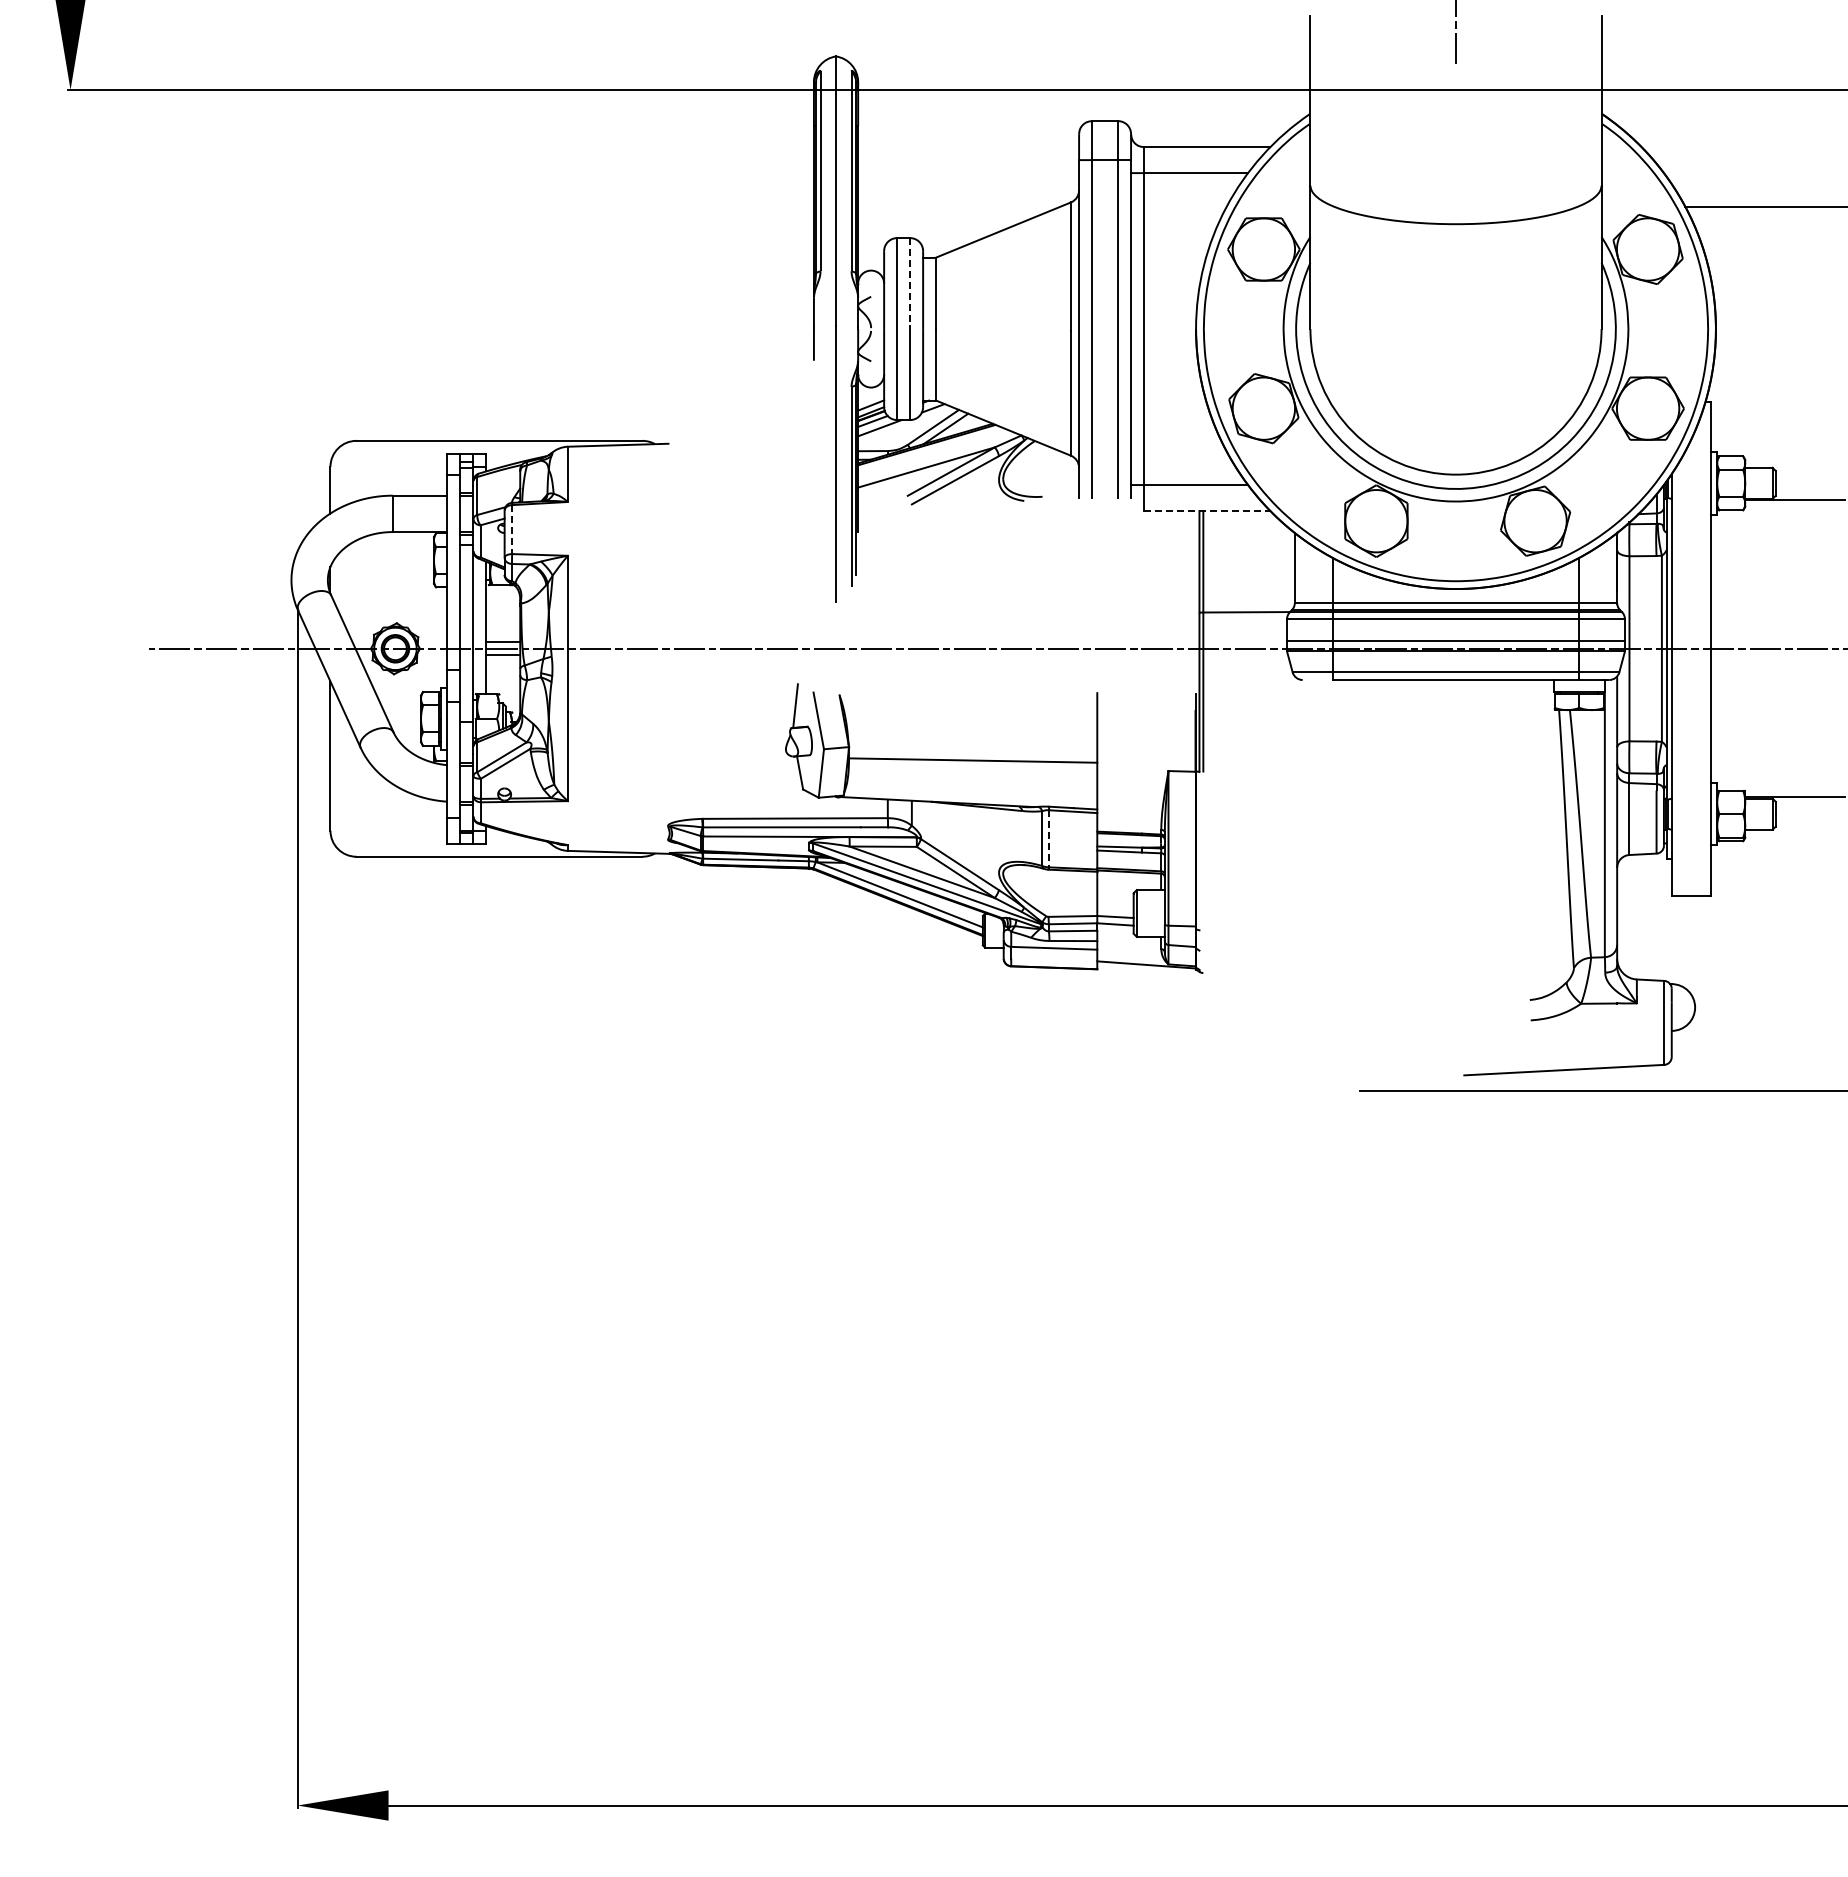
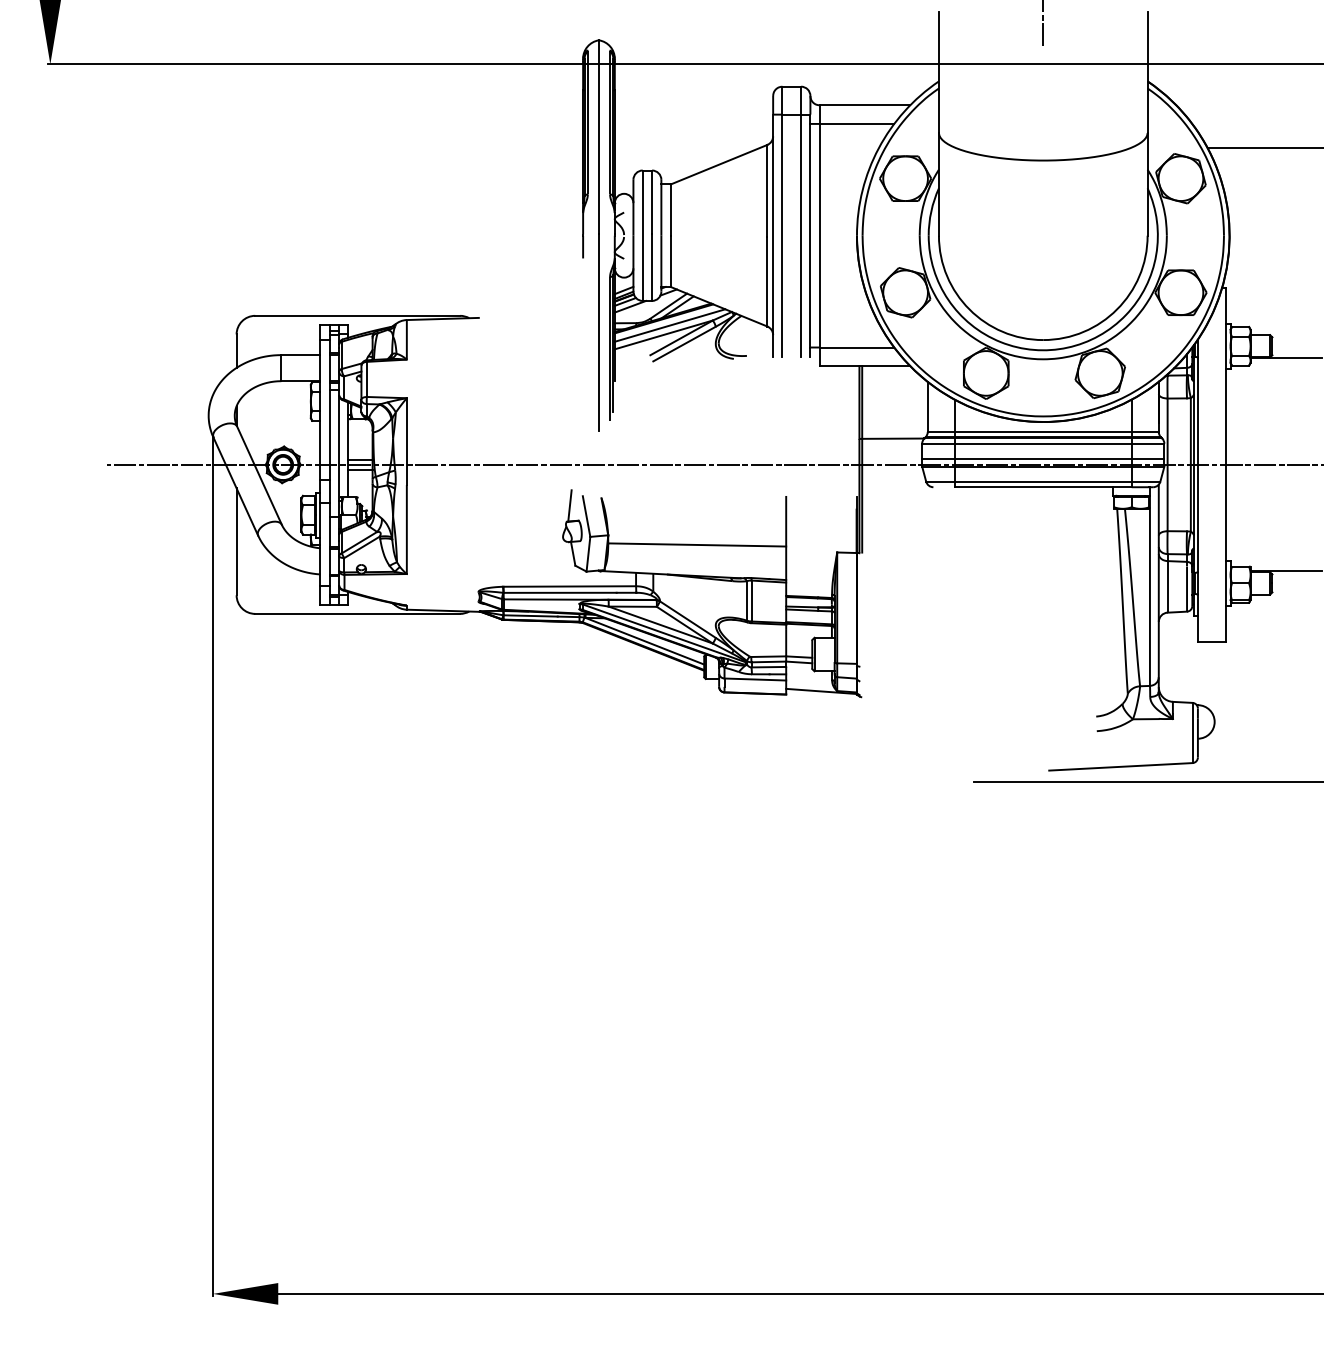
line: (910, 282) -> (652, 202), dashed -> solid
line: (935, 454) -> (670, 325), added
line: (1207, 511) -> (865, 366), dashed -> solid
line: (512, 530) -> (367, 380), dashed -> solid
line: (1048, 838) -> (751, 600), dashed -> solid

